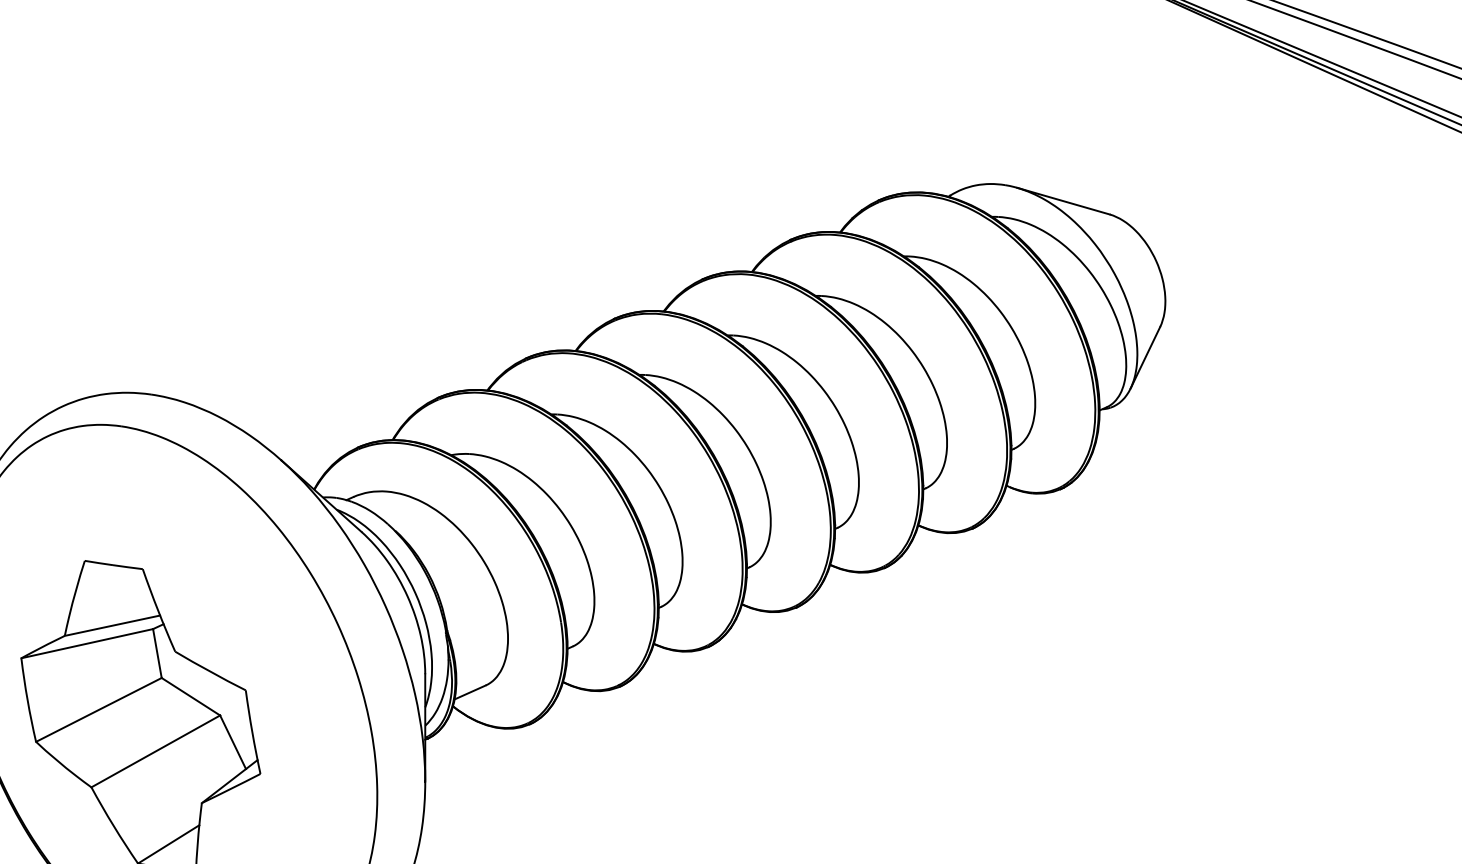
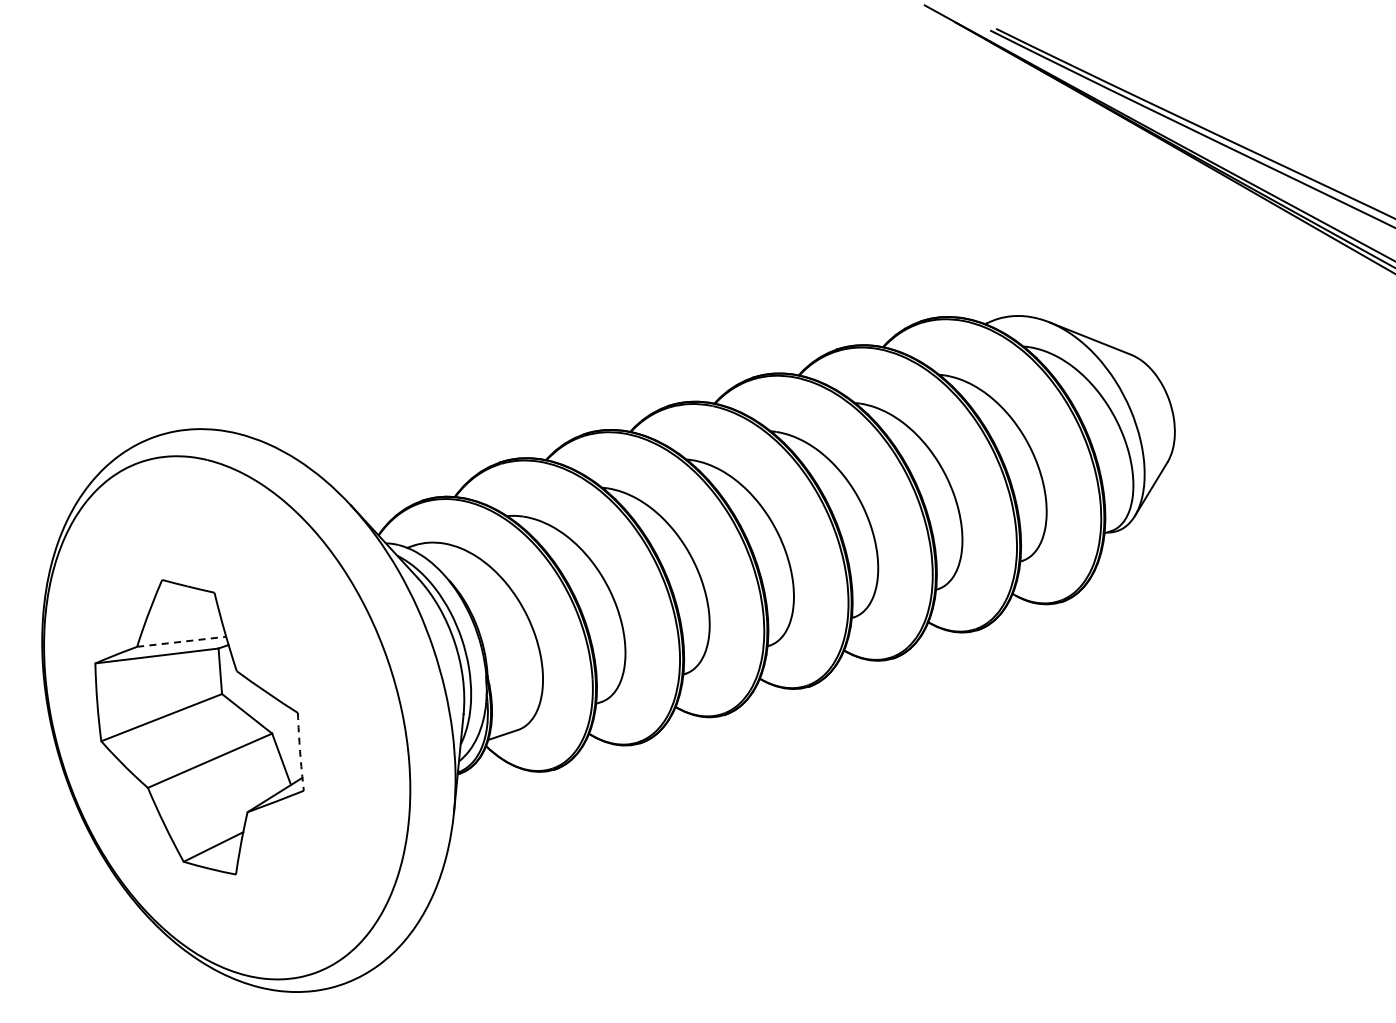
line: (112, 625) -> (181, 641), solid -> dashed
arc: (252, 731) -> (300, 751), solid -> dashed

